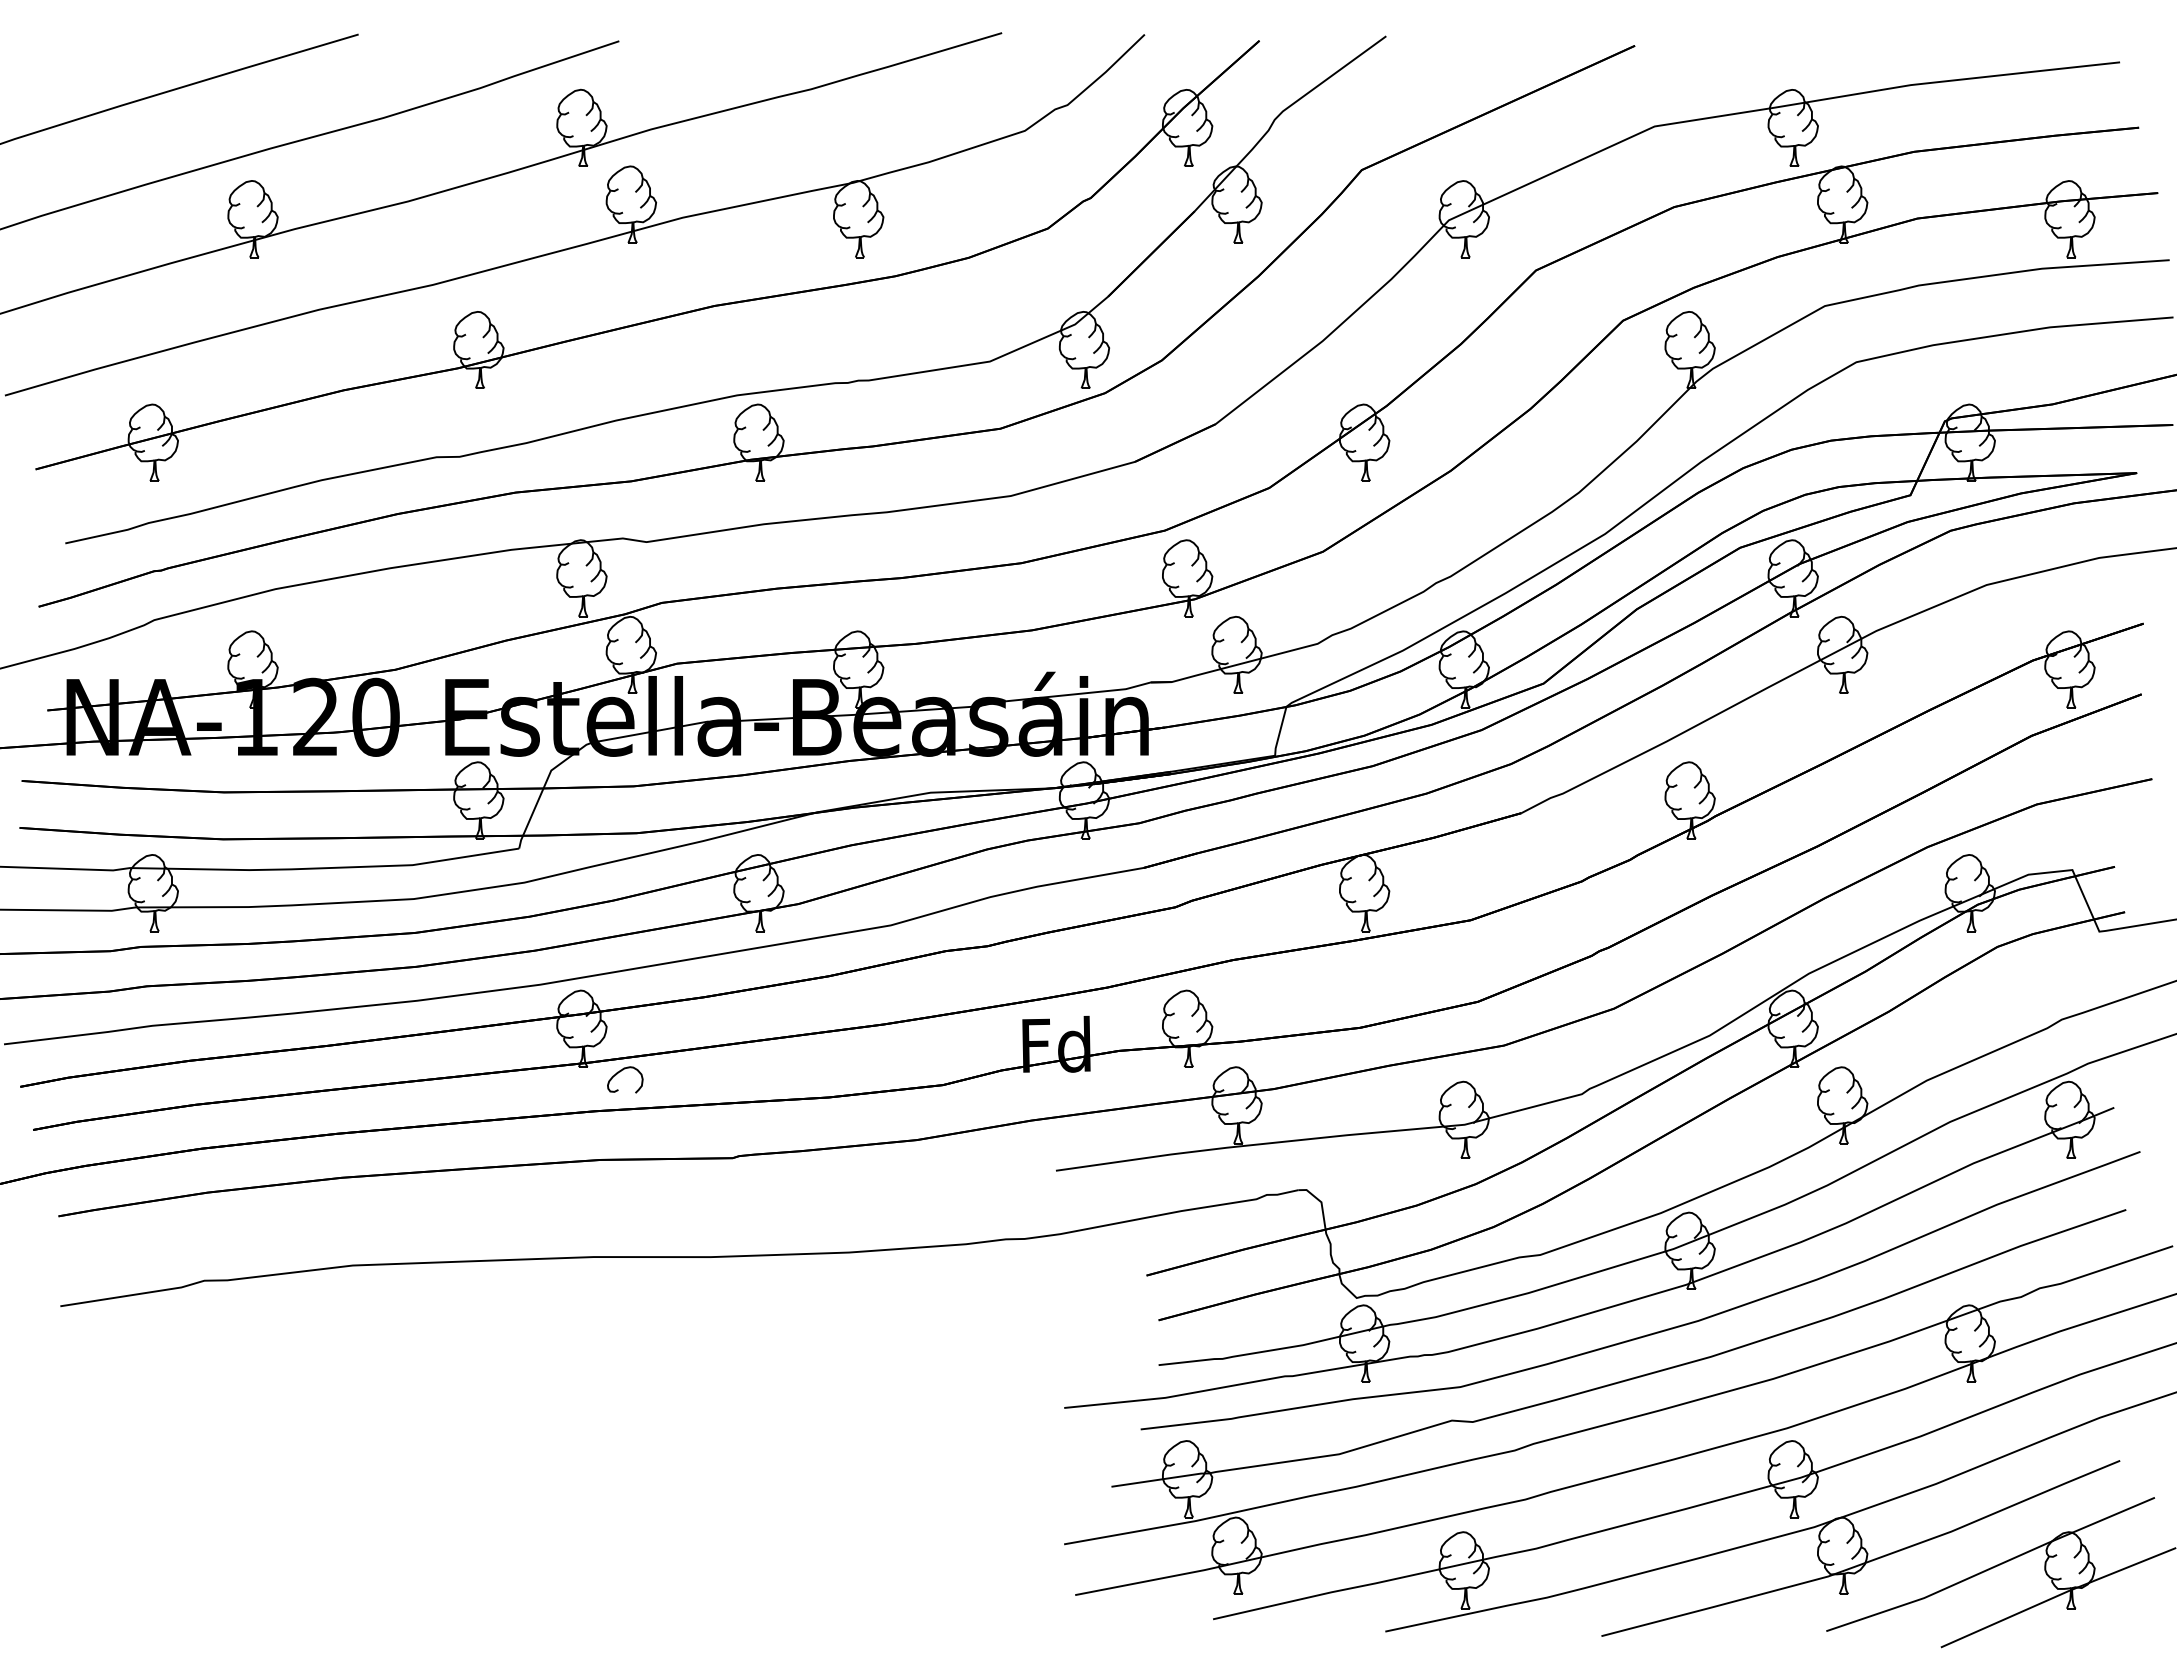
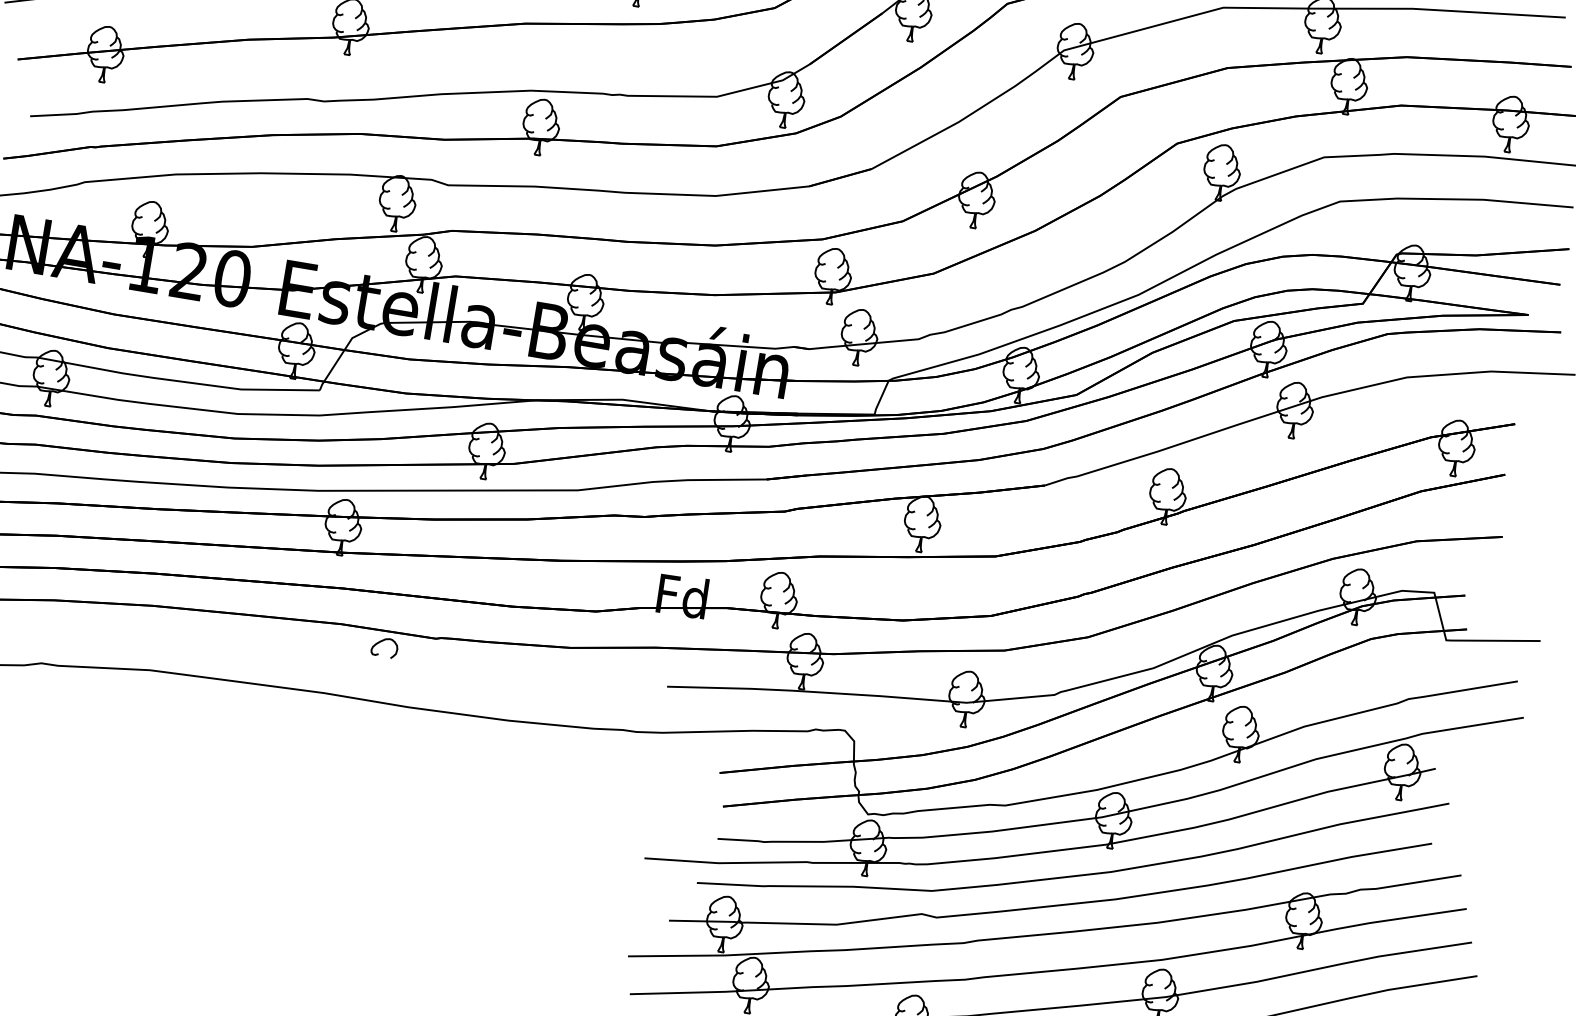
curve: (620, 1072) -> (382, 641), moved

